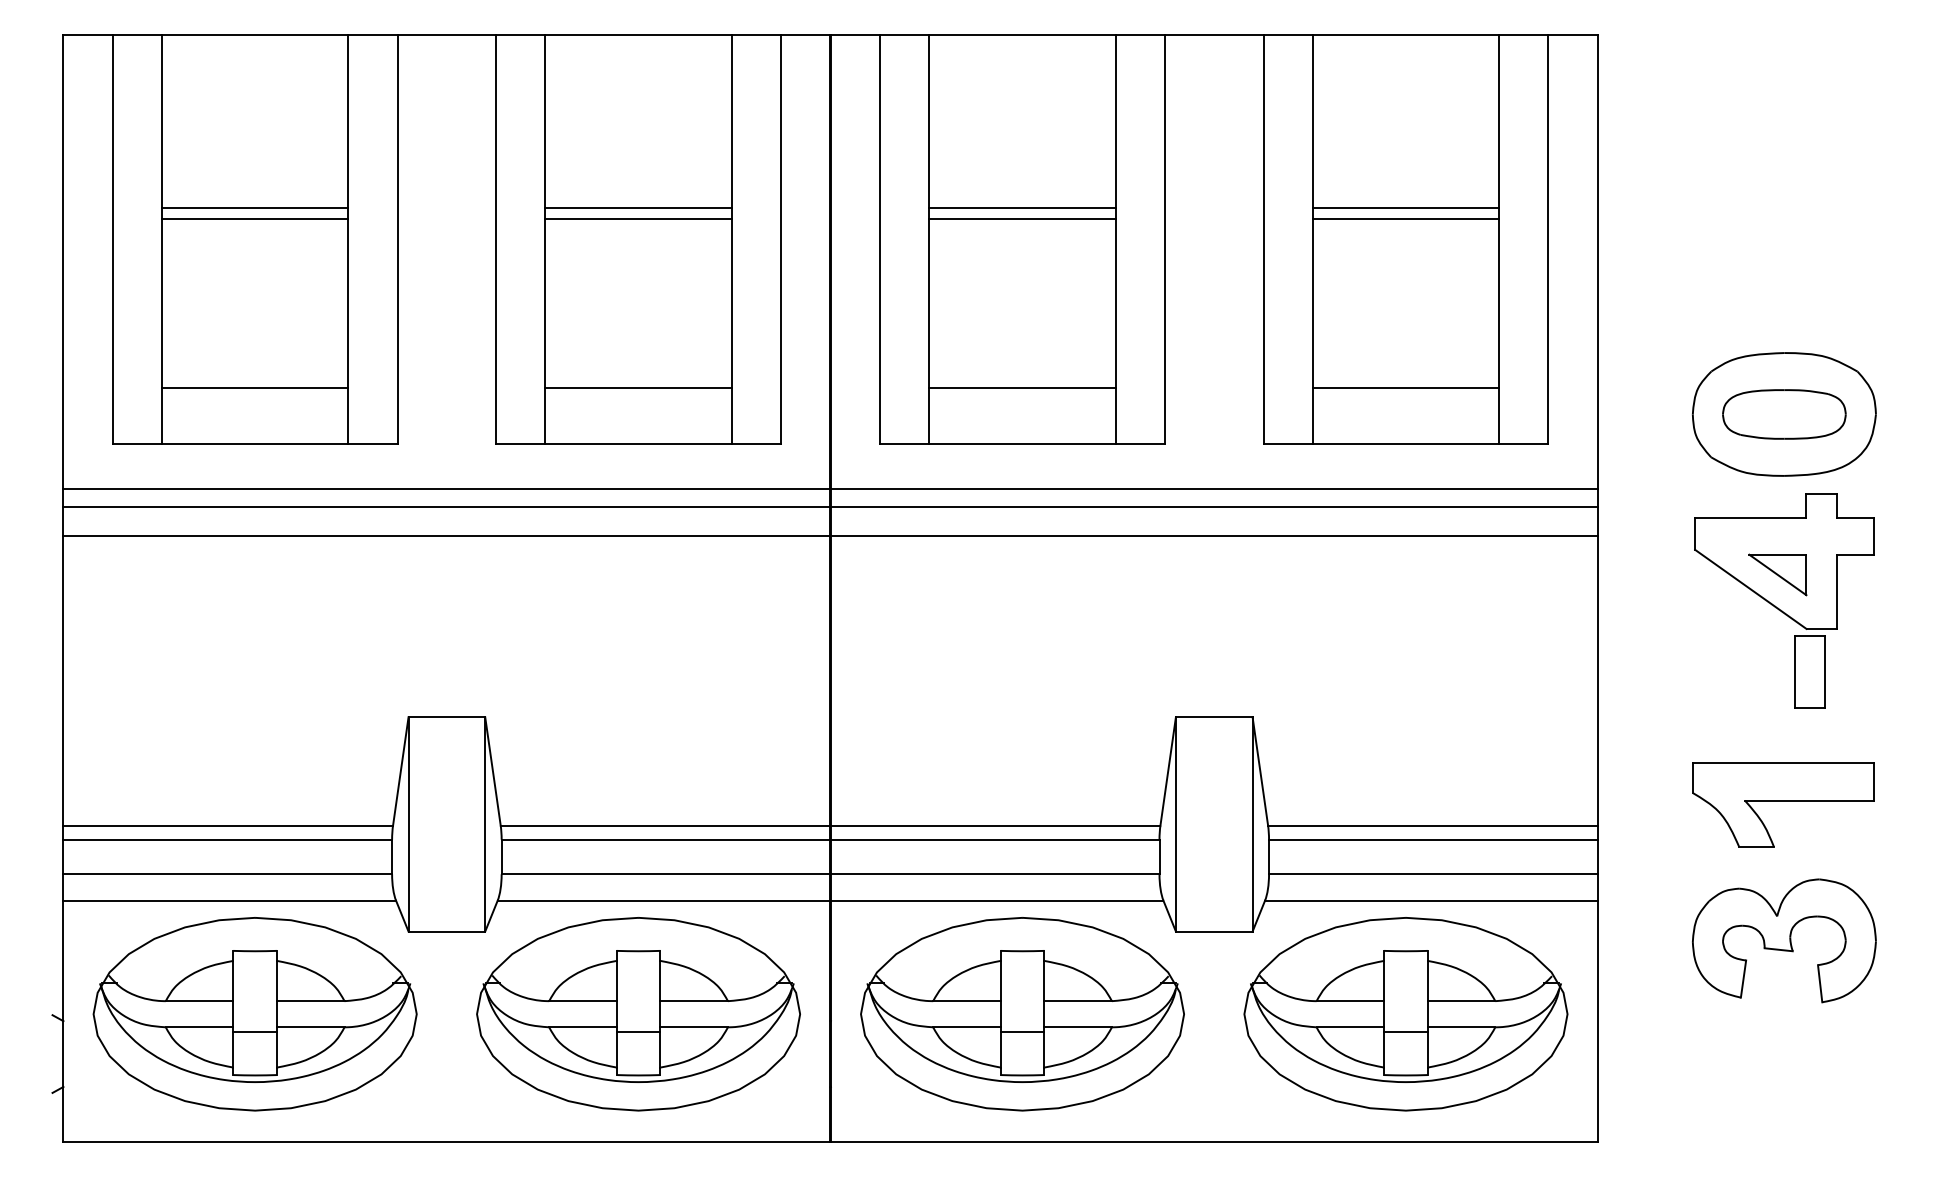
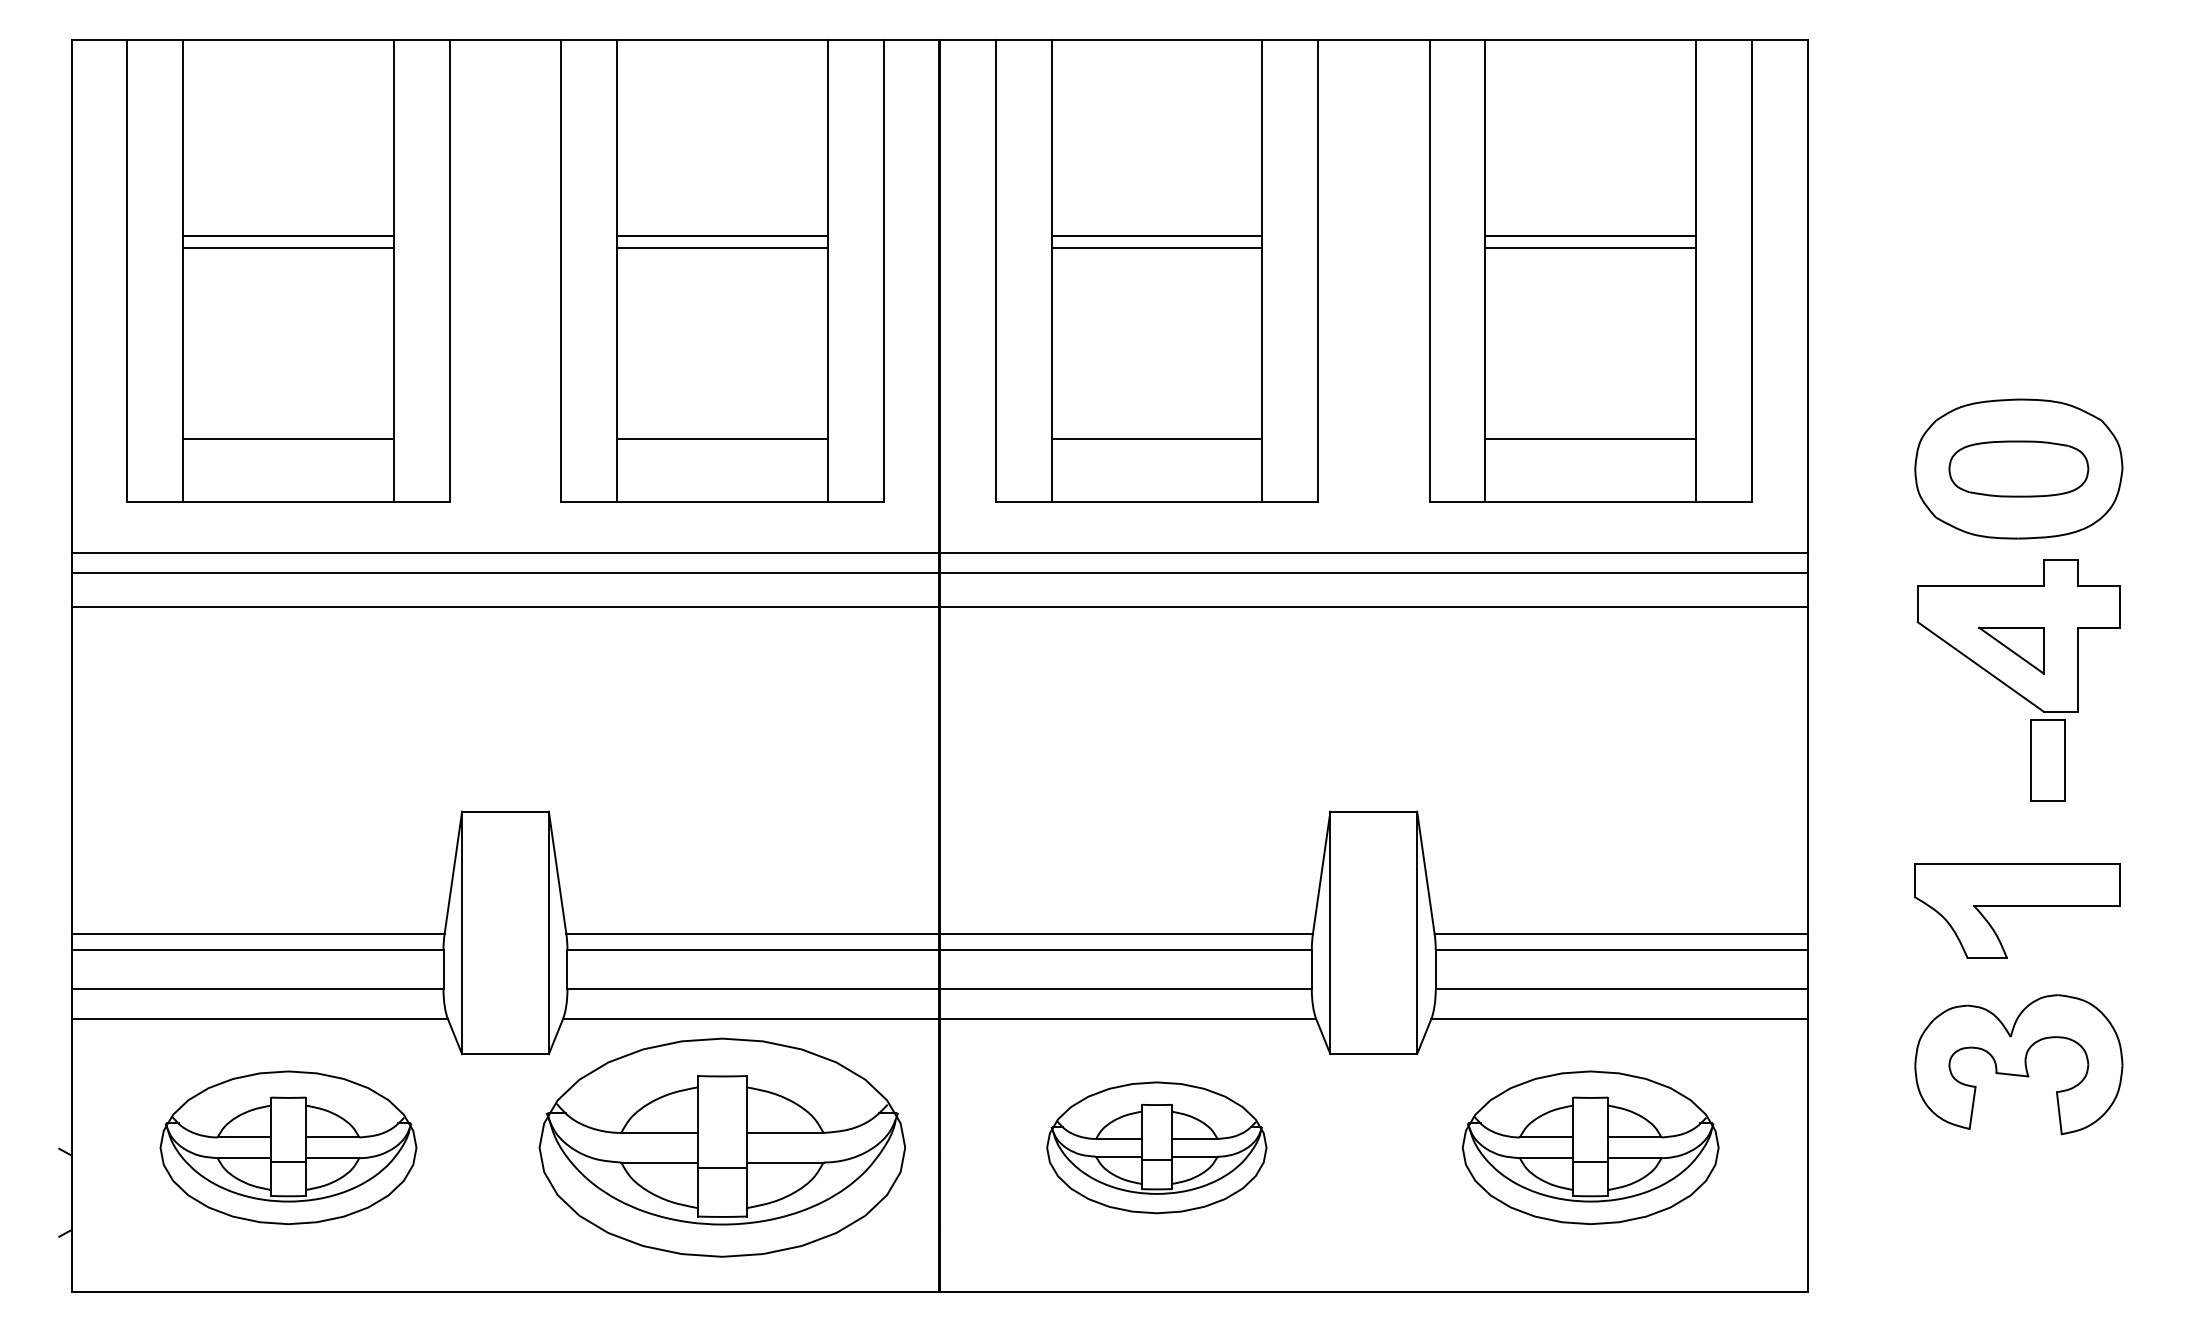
part: (254, 1014) -> (287, 1148), size x0.7
part: (1022, 1014) -> (1156, 1148), size x0.6
part: (1405, 1014) -> (1590, 1148), size x0.7

